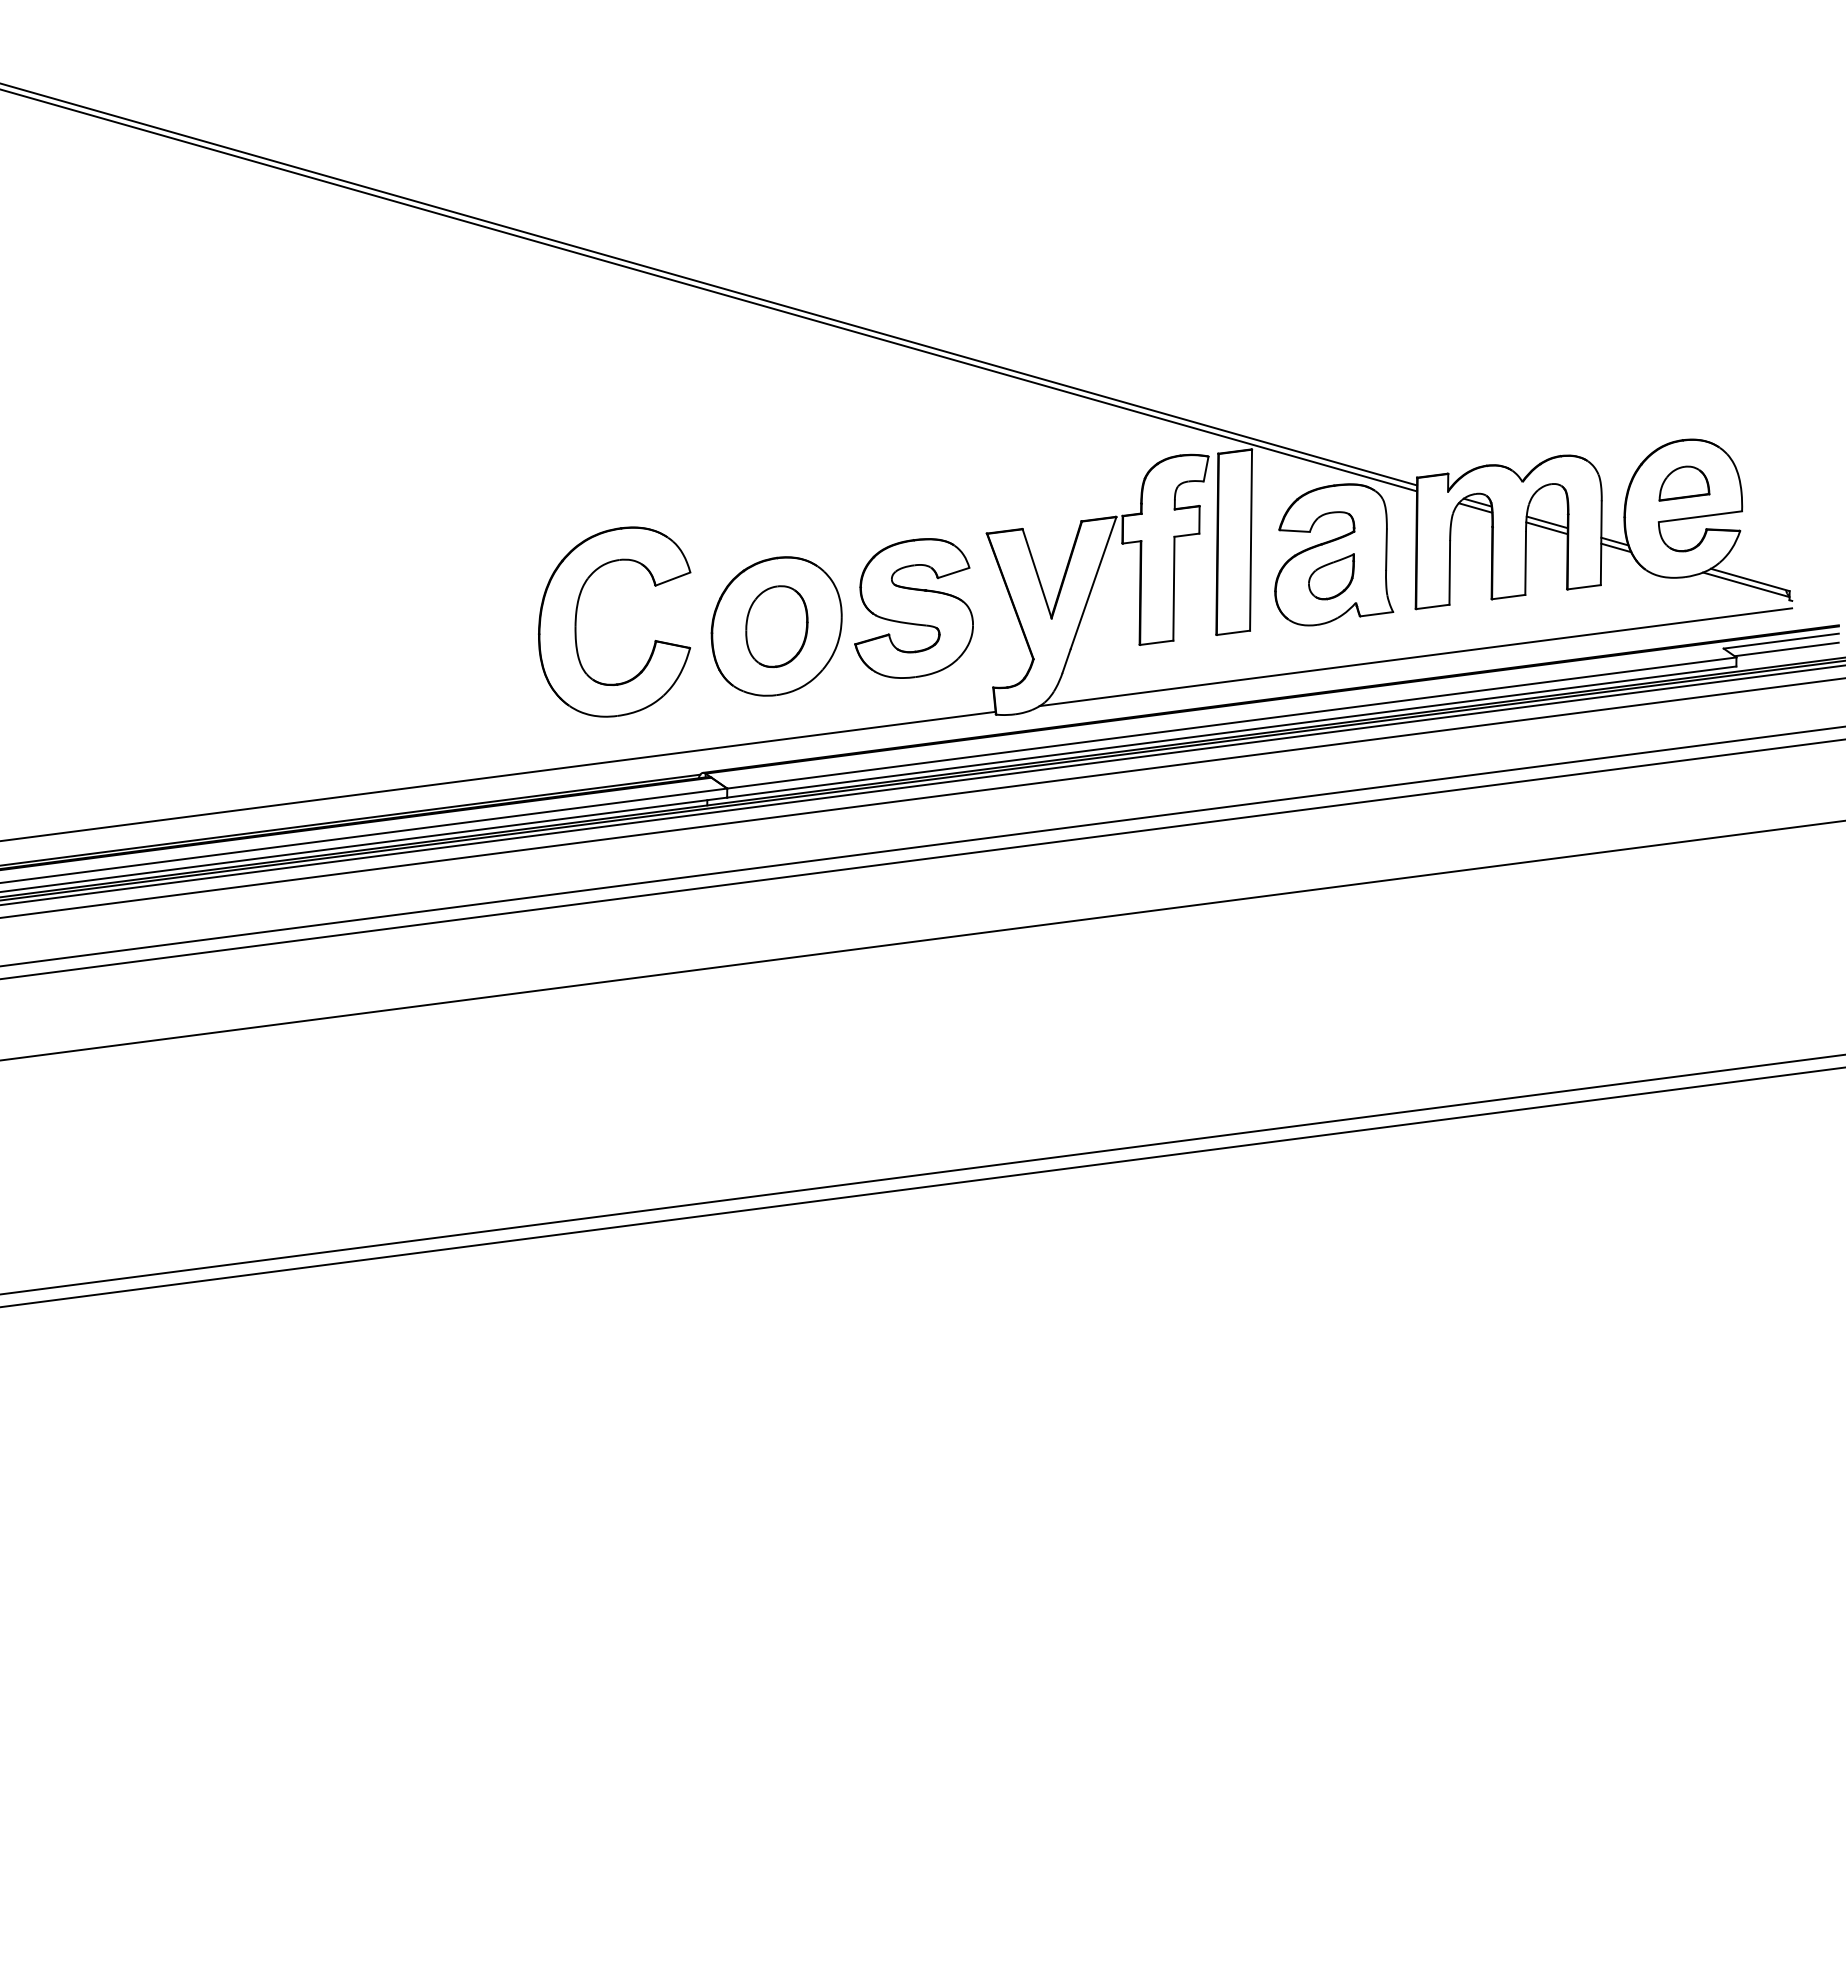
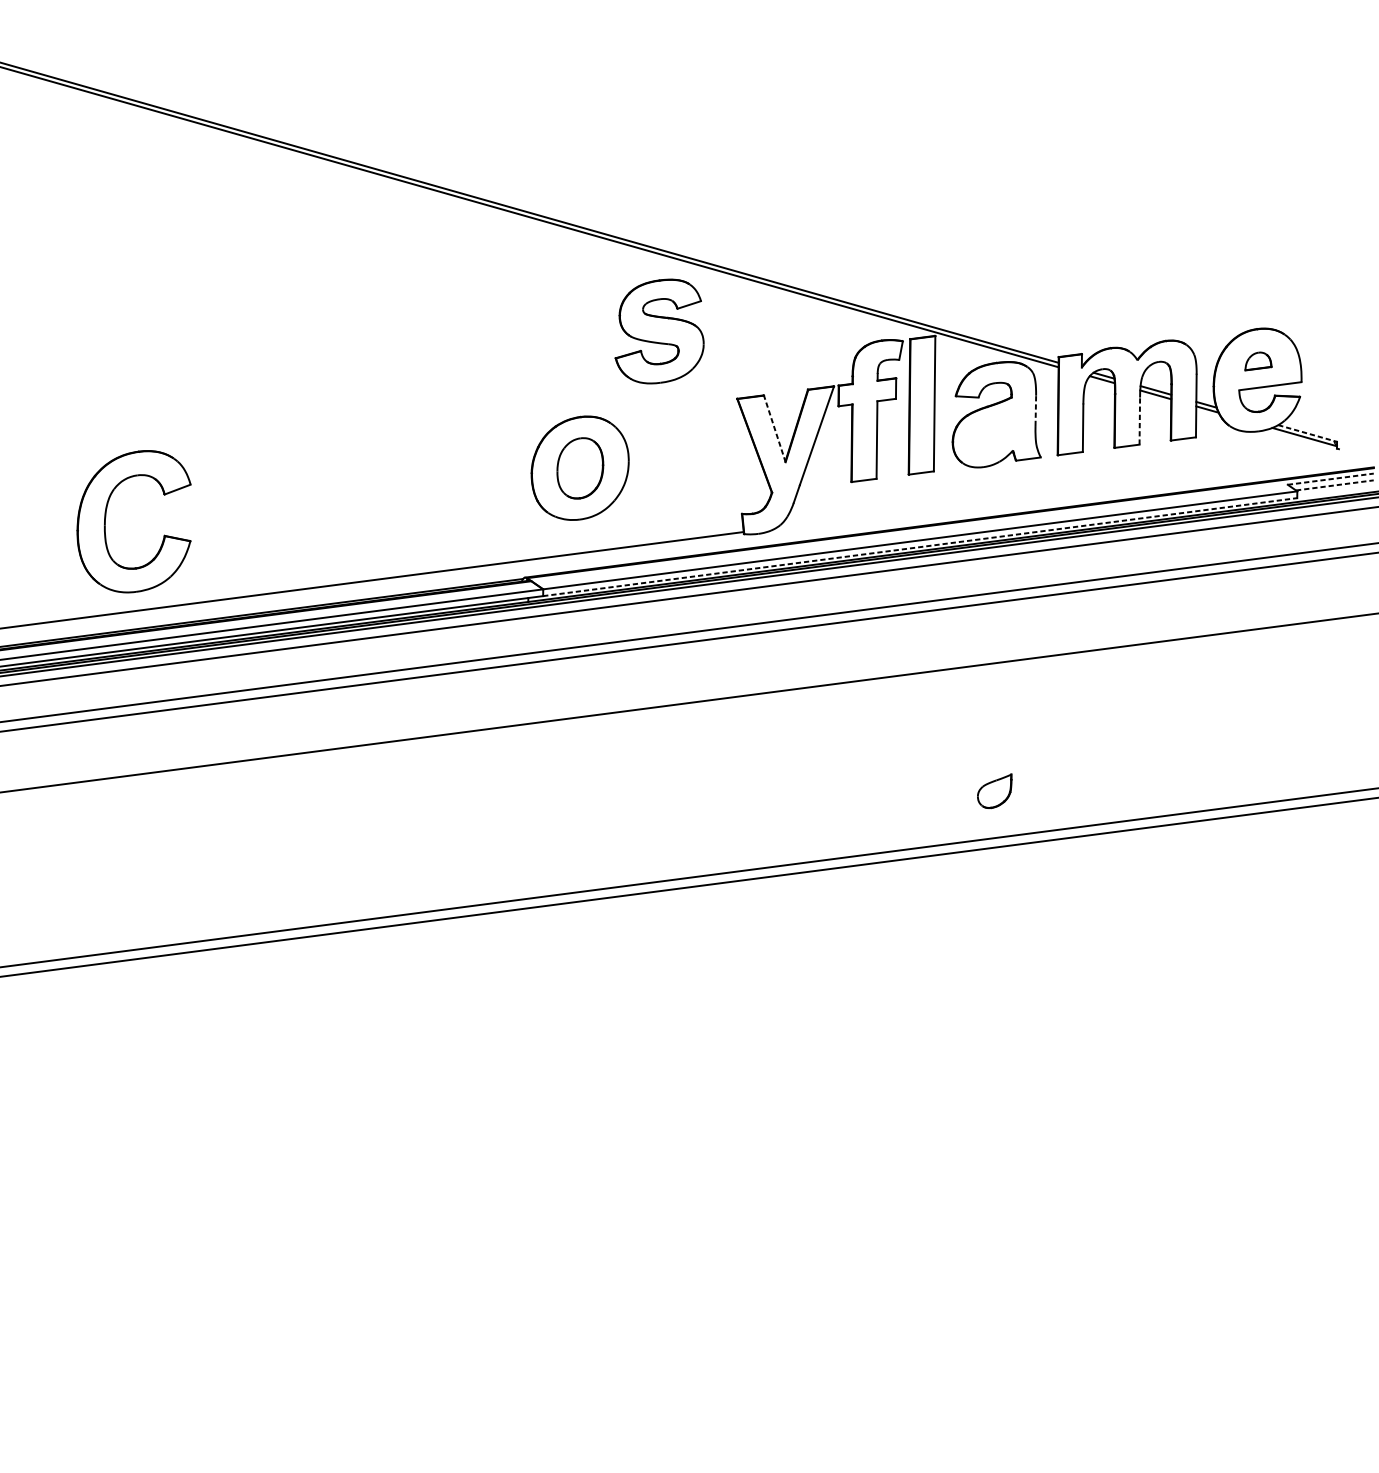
part: (1684, 483) -> (1258, 361), size x0.7
line: (1386, 549) -> (1035, 410), solid -> dashed
line: (1525, 562) -> (1139, 420), solid -> dashed
line: (1037, 573) -> (775, 428), solid -> dashed
part: (1331, 576) -> (994, 791), moved
line: (1750, 579) -> (1307, 433), solid -> dashed
part: (913, 608) -> (659, 331), moved
part: (577, 613) -> (106, 515), moved
line: (1781, 641) -> (1330, 479), solid -> dashed
line: (1787, 649) -> (1335, 485), solid -> dashed
line: (1415, 657) -> (1057, 491), removed
line: (1231, 732) -> (920, 547), solid -> dashed

